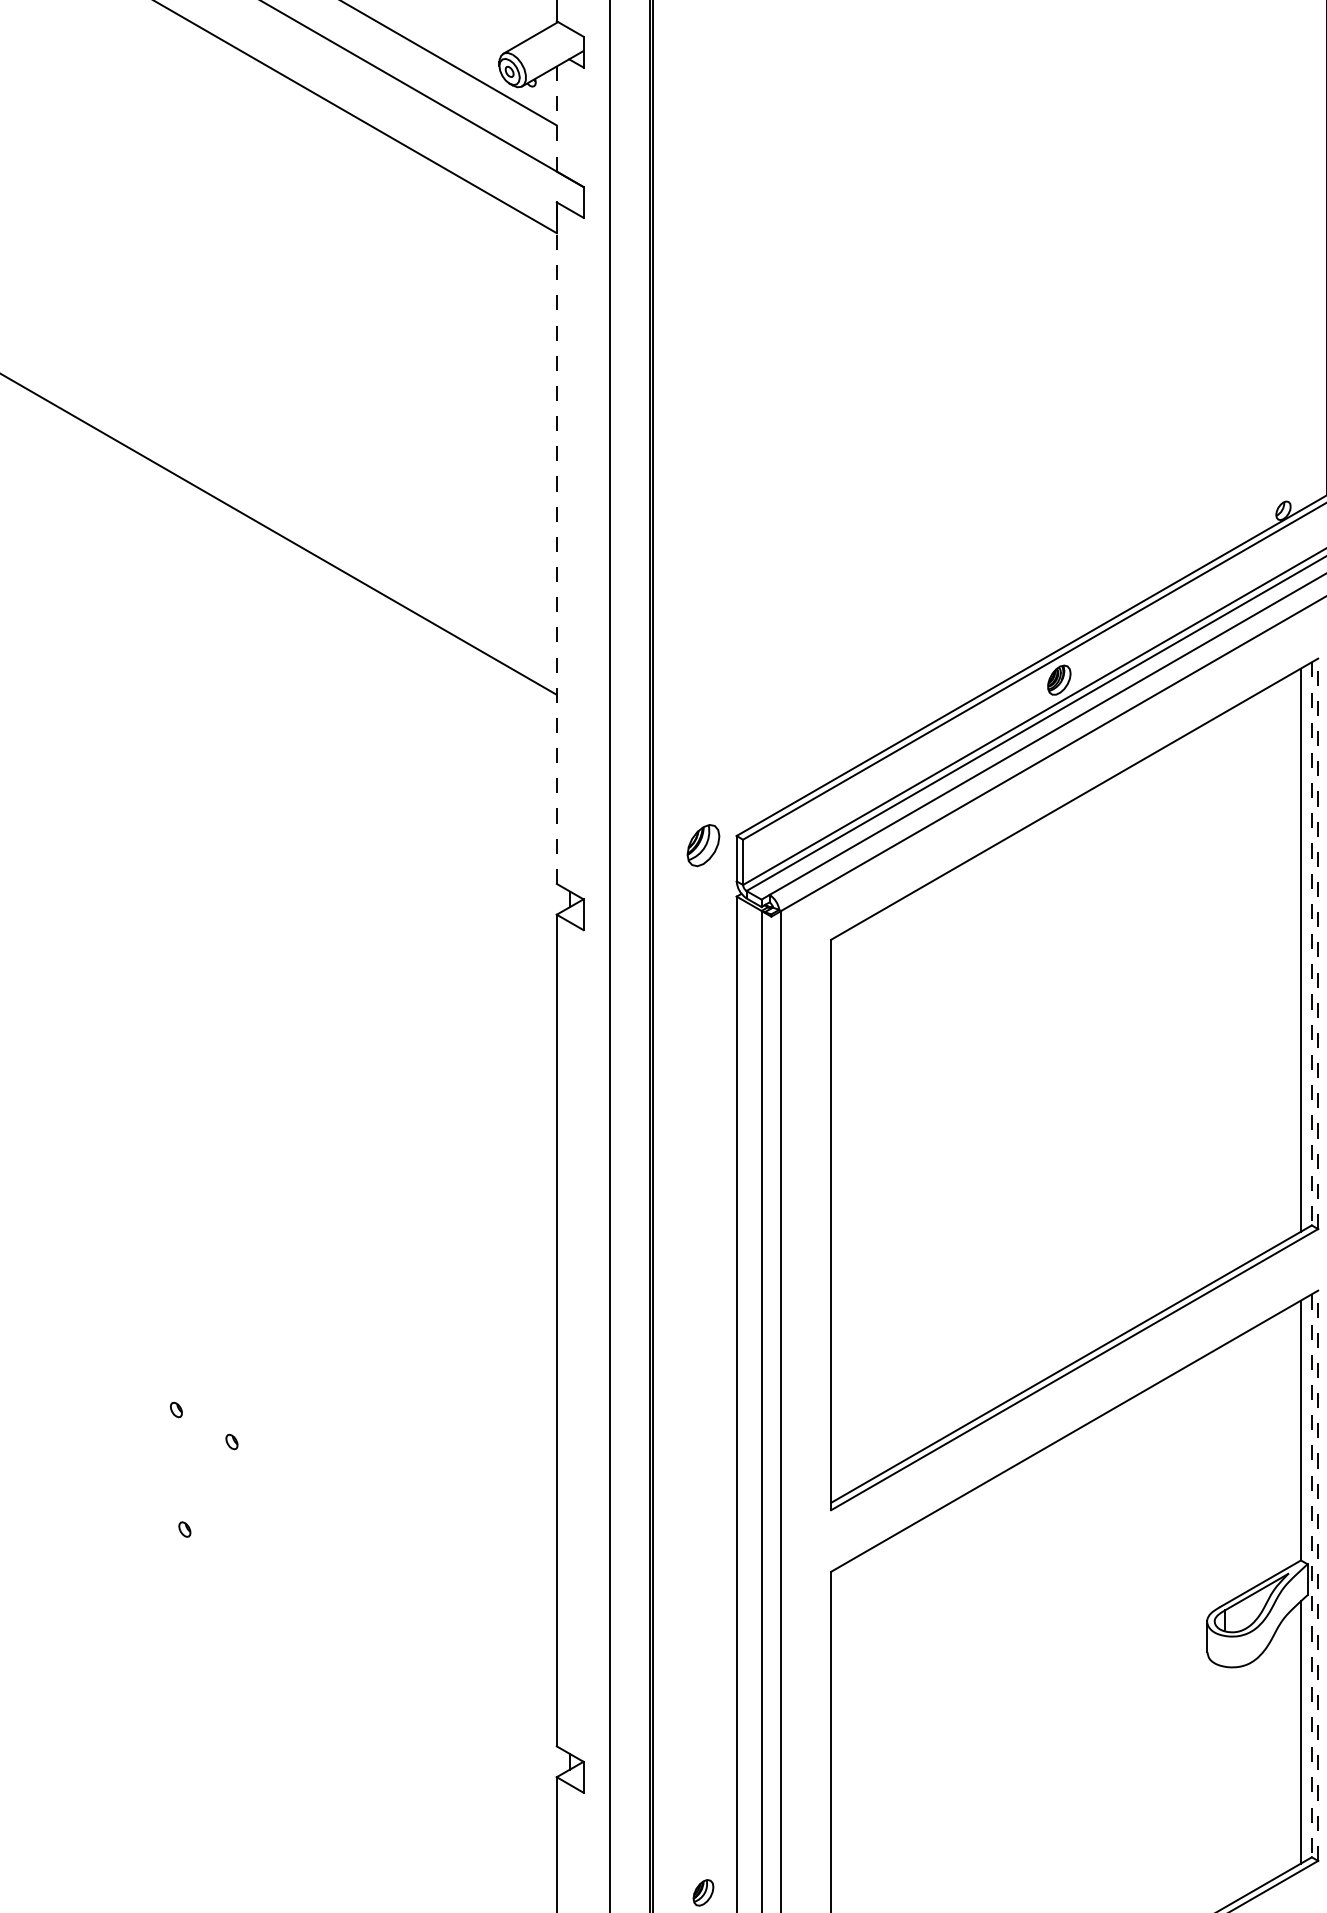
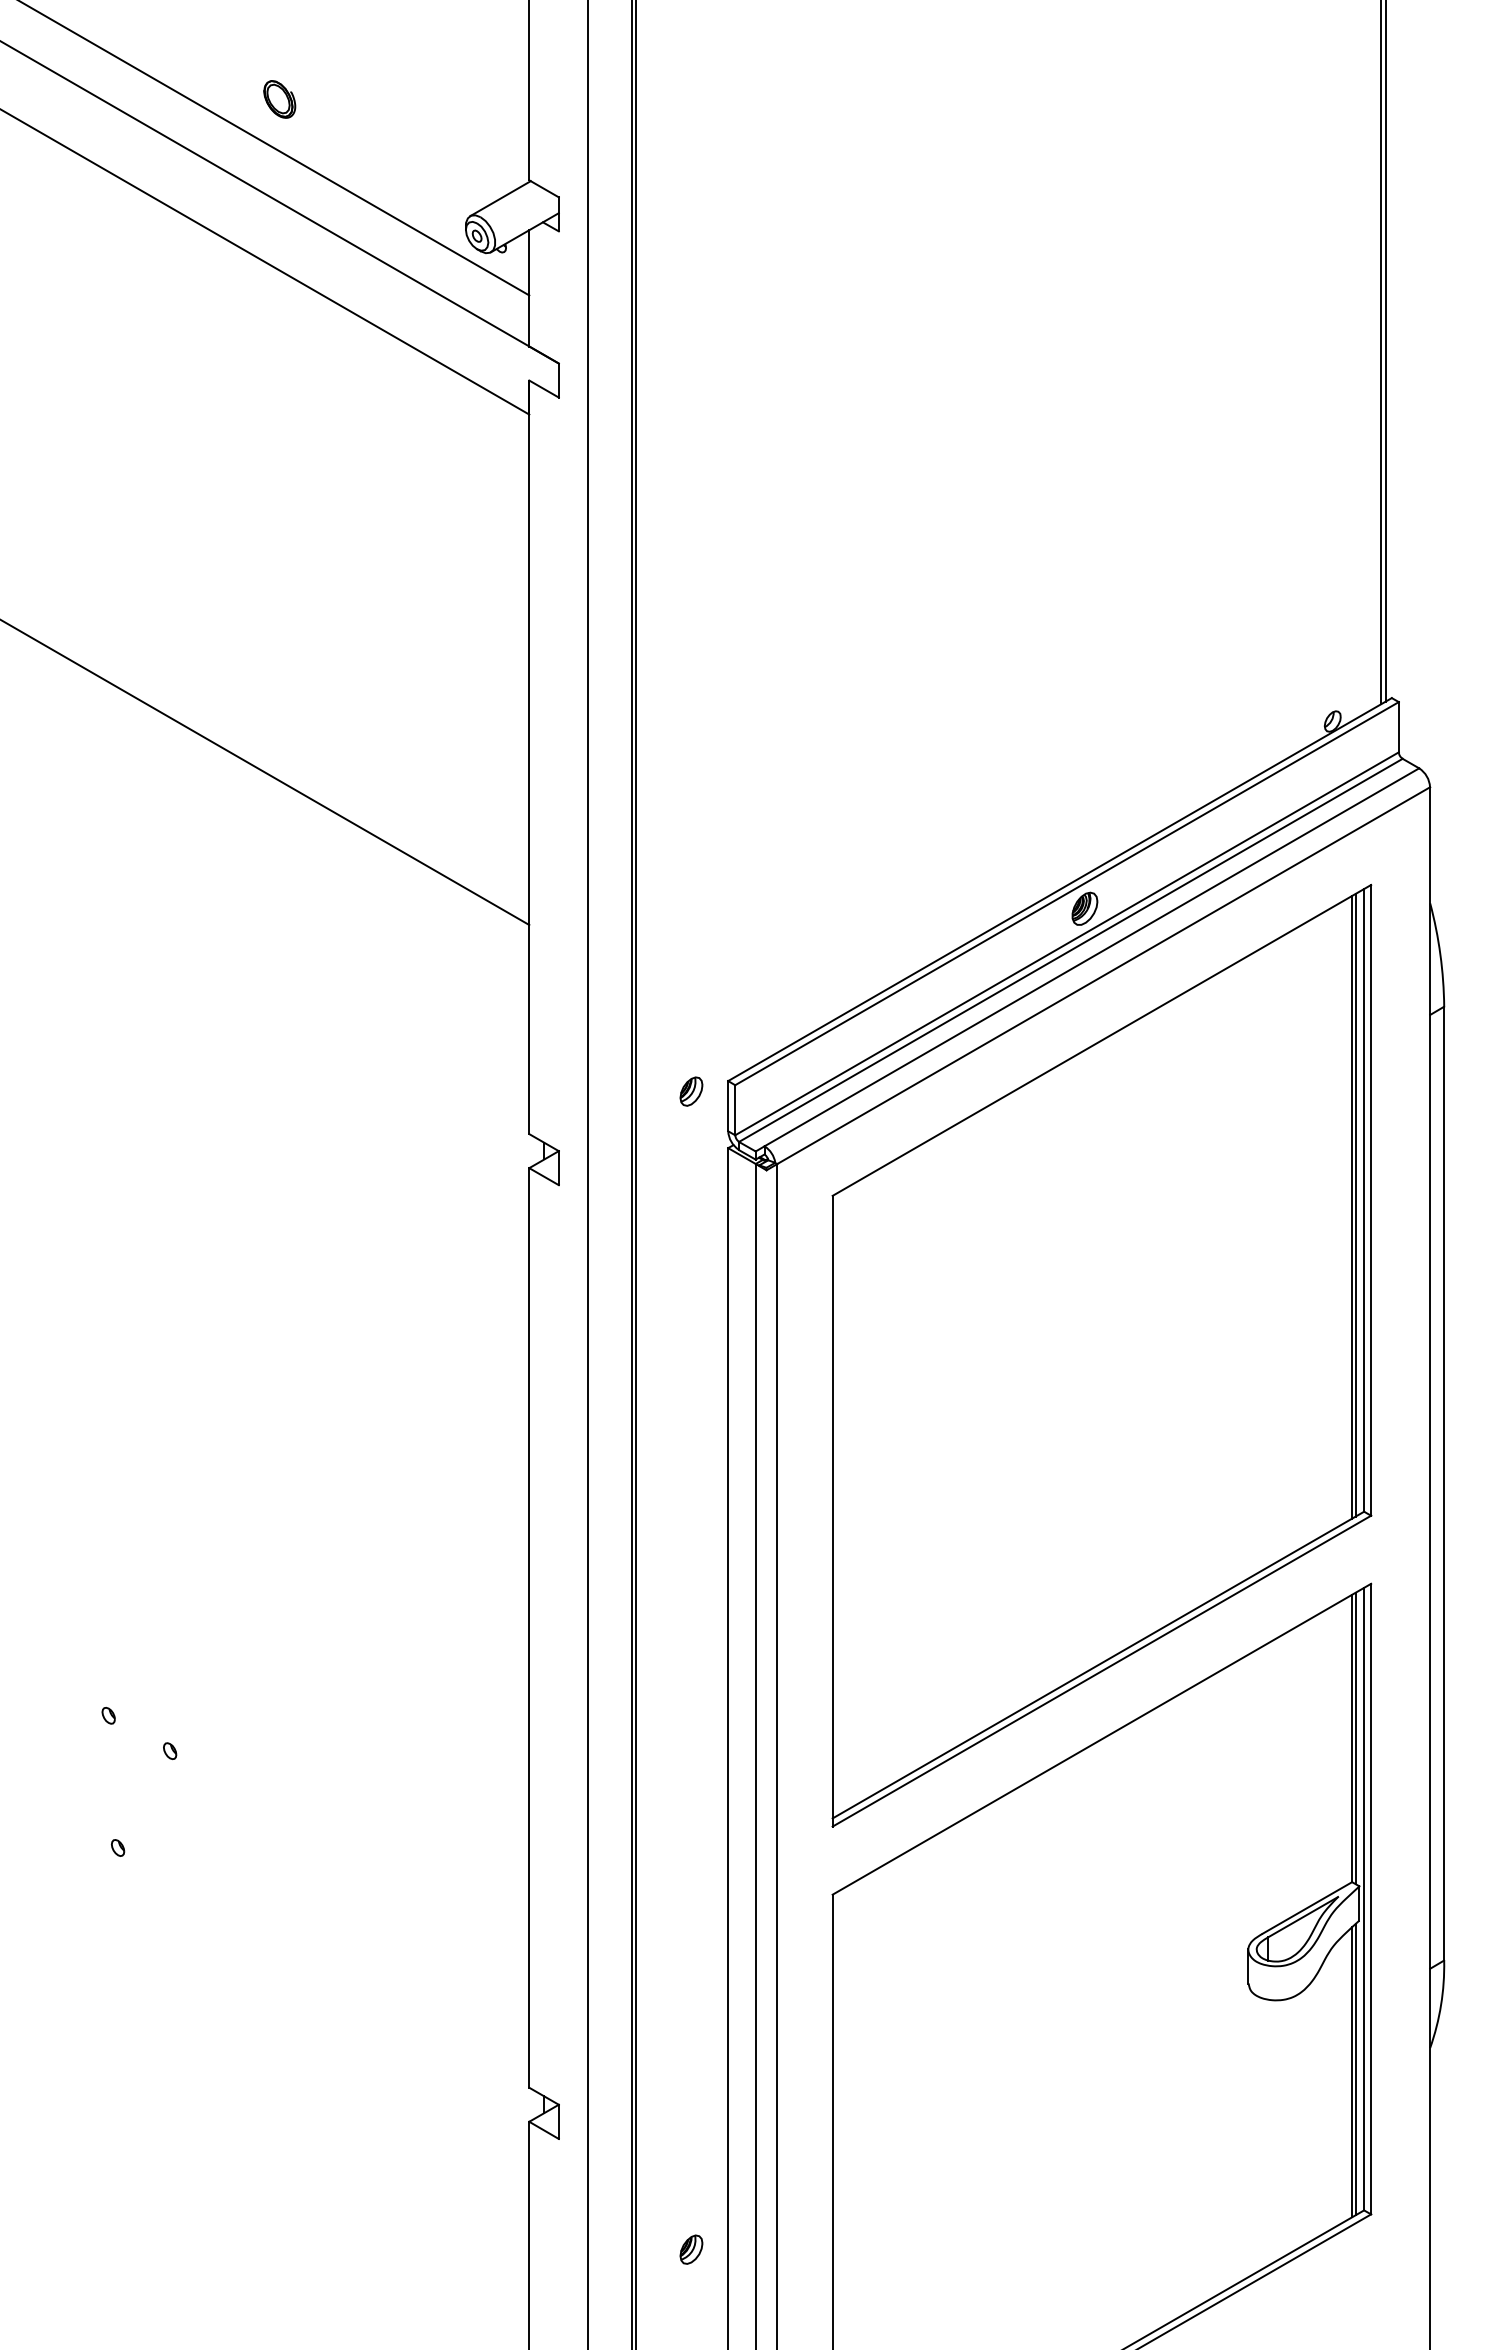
line: (556, 118) -> (529, 287), dashed -> solid
line: (556, 543) -> (529, 757), dashed -> solid
part: (703, 845) -> (691, 1091), size x0.62
line: (1312, 943) -> (1364, 1200), dashed -> solid
line: (1318, 943) -> (1371, 1199), dashed -> solid
line: (1304, 948) -> (1355, 1205), added
line: (1304, 1430) -> (1355, 1738), added
line: (1318, 1575) -> (1371, 1898), dashed -> solid
line: (1312, 1576) -> (1364, 1899), dashed -> solid
line: (1304, 1729) -> (1355, 2069), added

